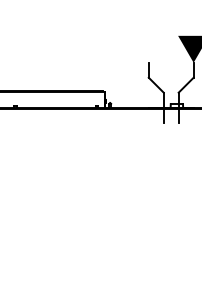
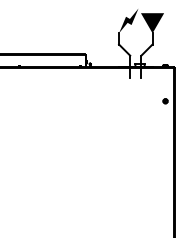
fill: (161, 45) -> (128, 20), added

